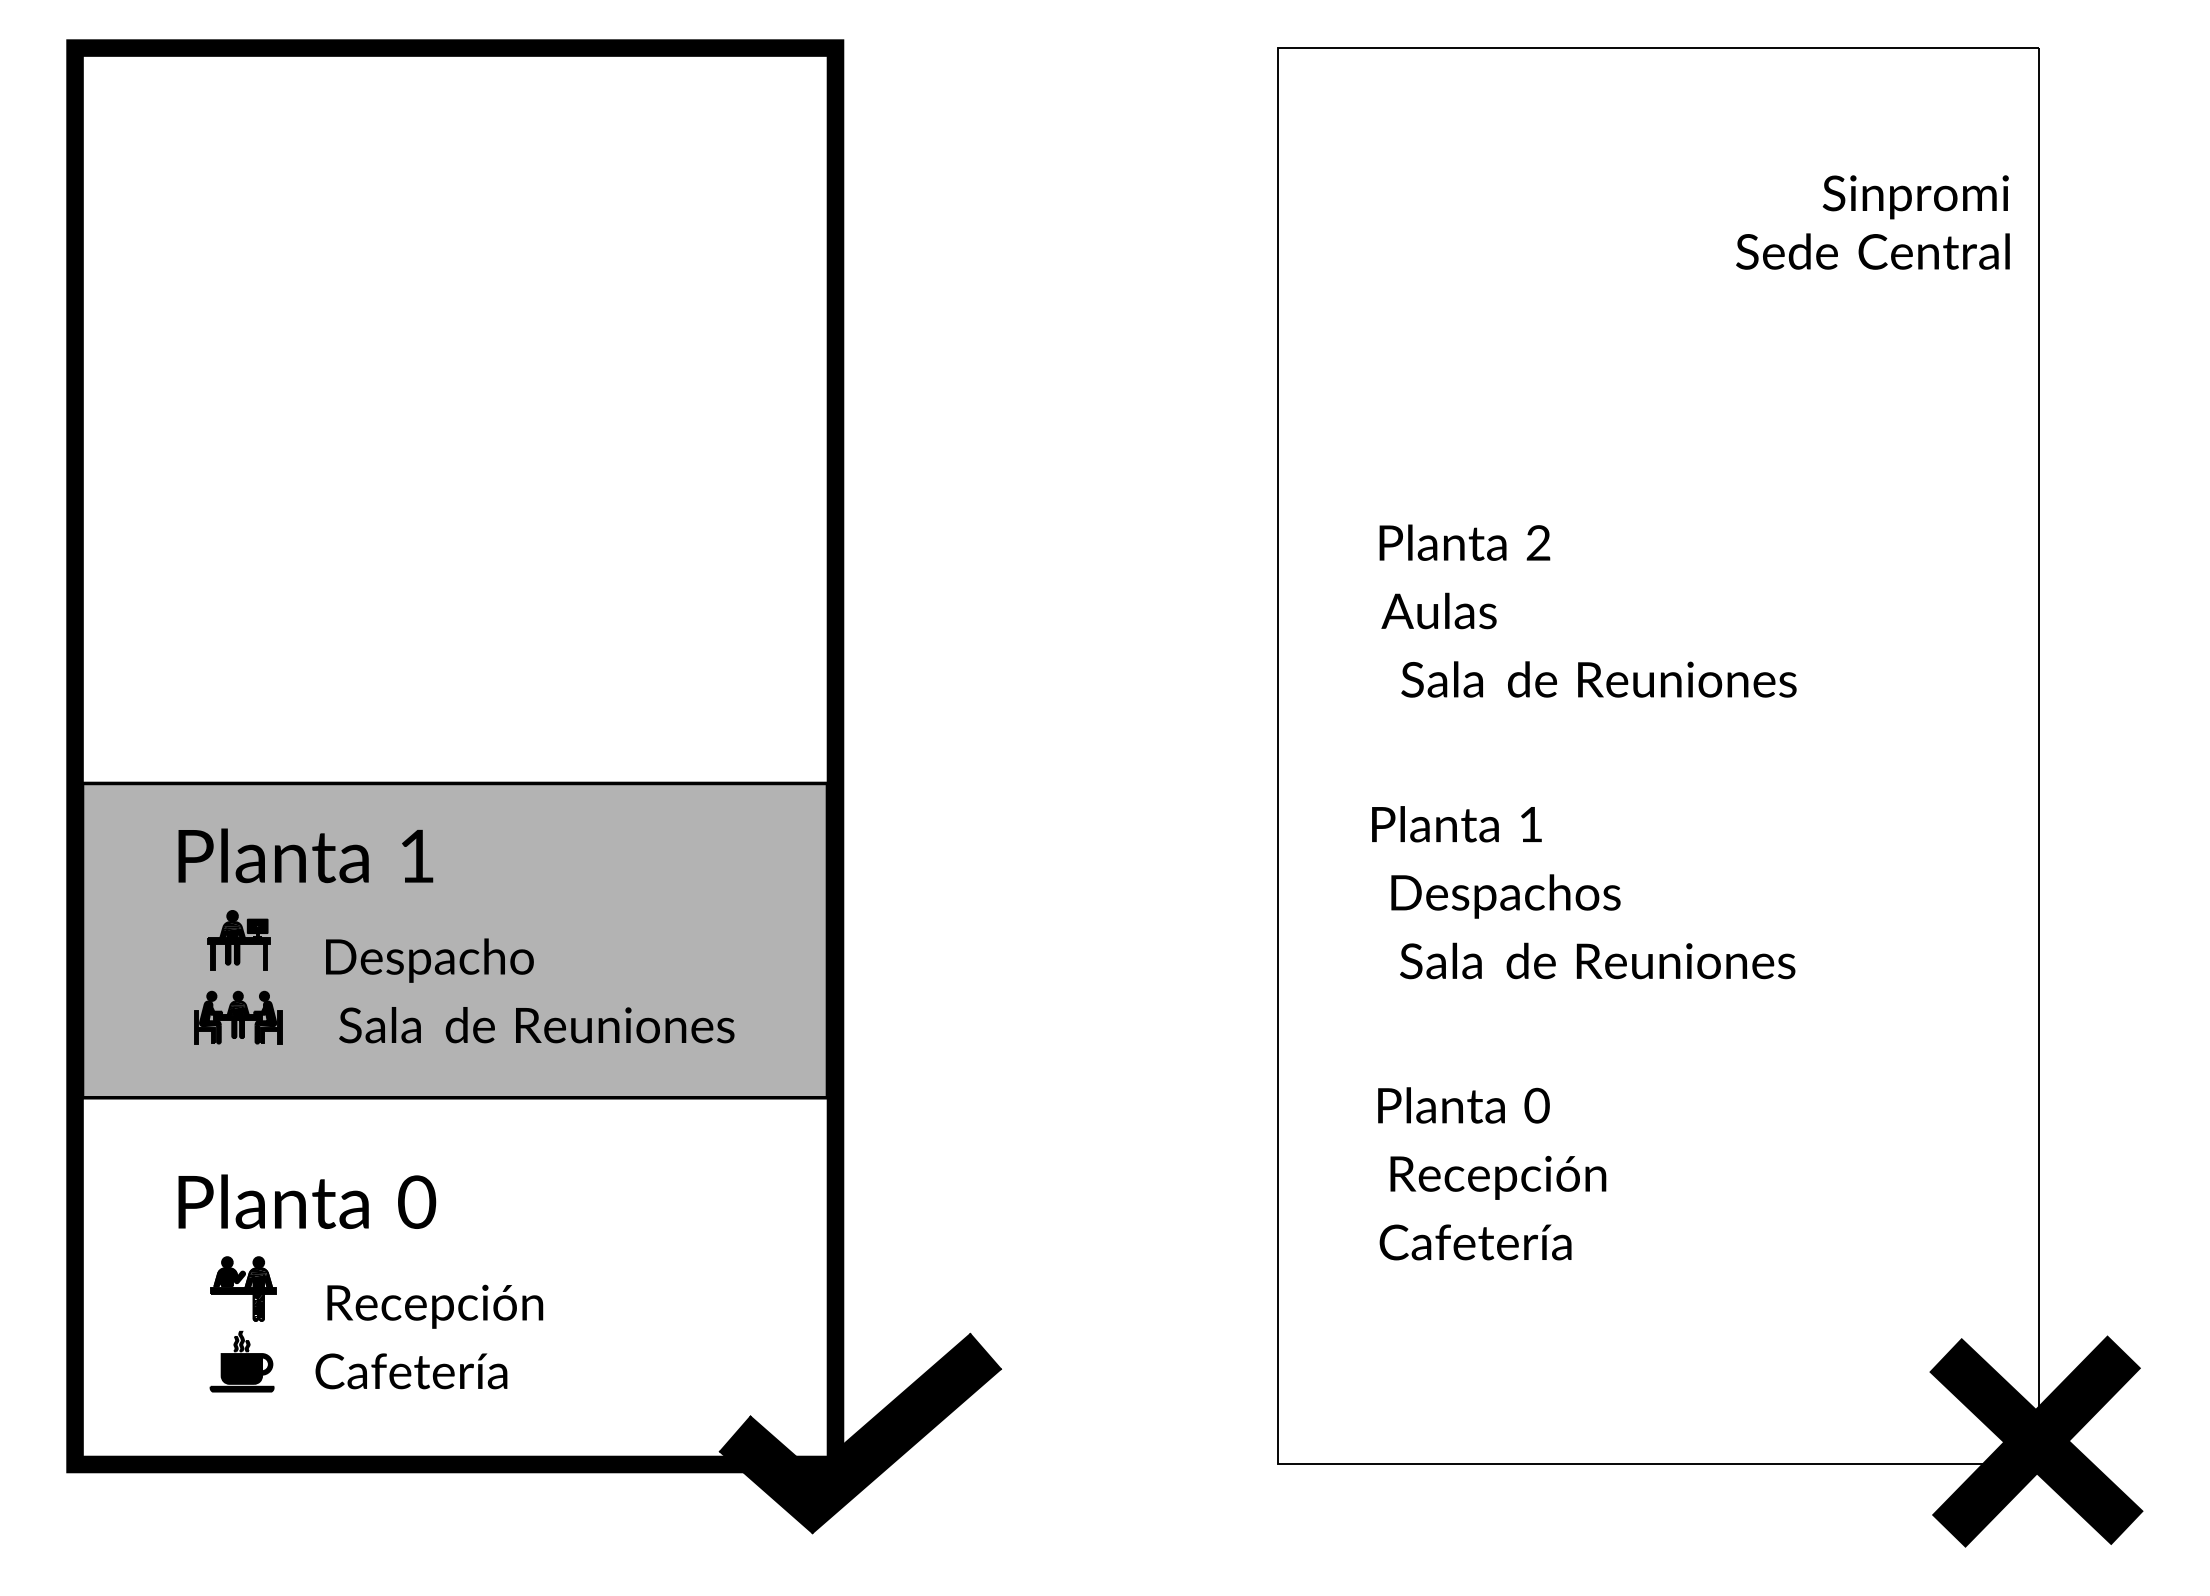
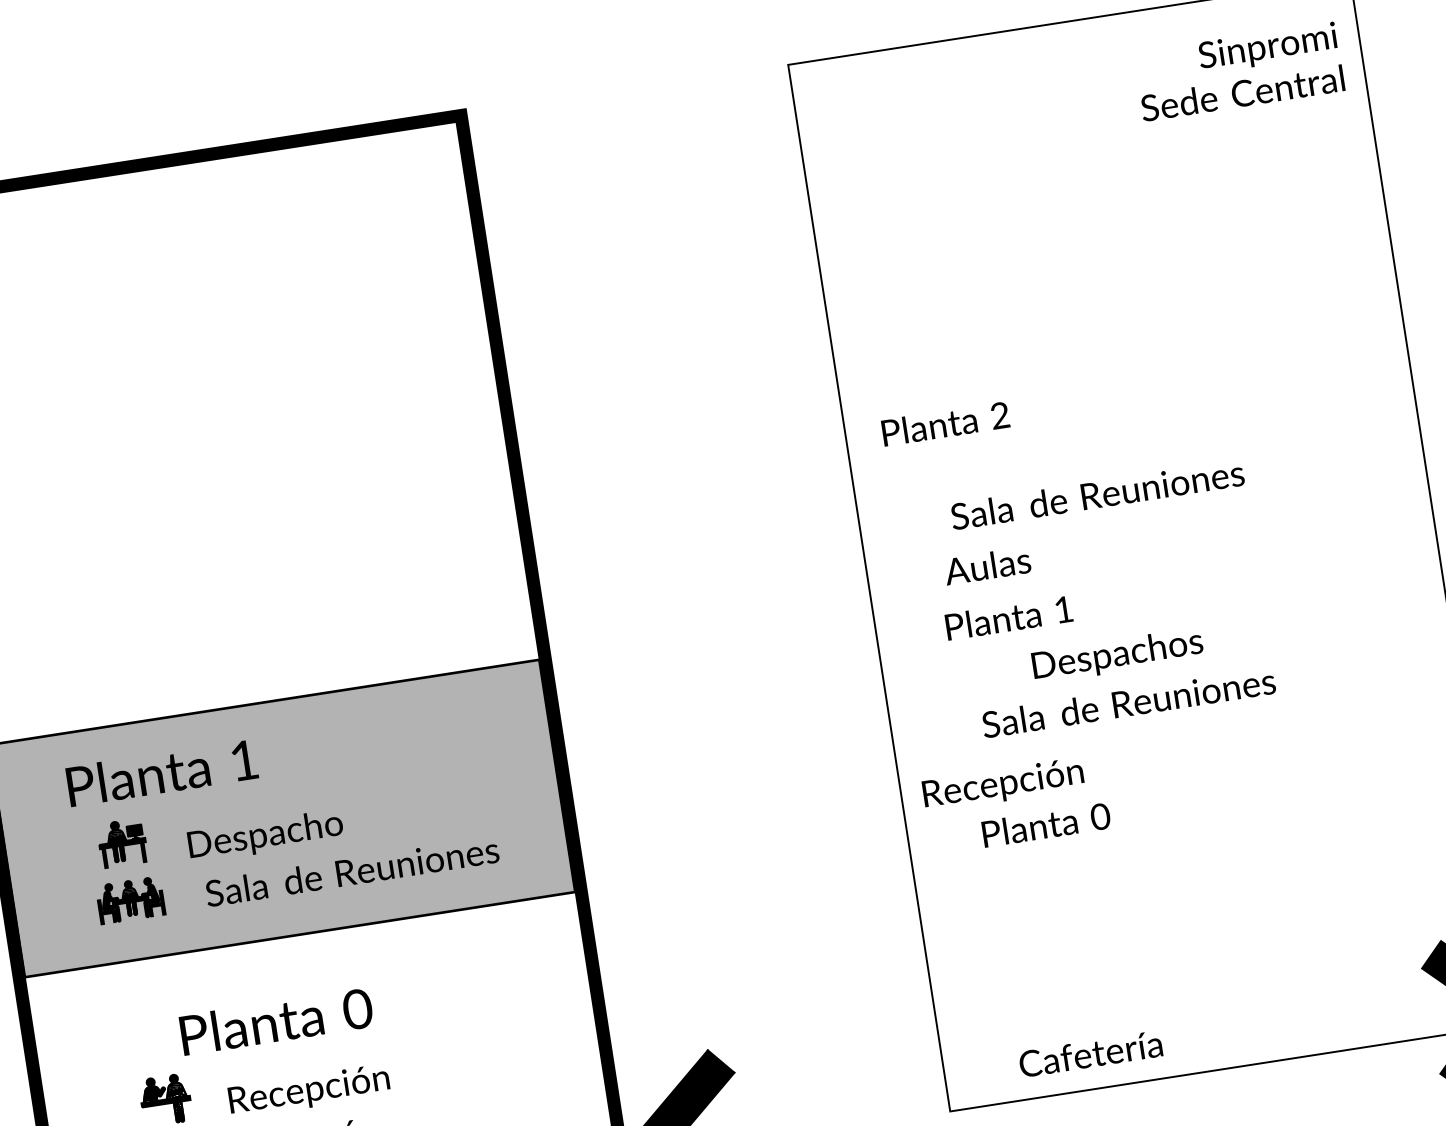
text: (1872, 222) -> (1238, 71), moved
text: (1464, 542) -> (945, 423), moved
text: (1438, 610) -> (987, 565), moved
text: (1505, 896) -> (1117, 655), moved
text: (1498, 1177) -> (1003, 784), moved
text: (307, 1201) -> (276, 1021), moved
text: (1475, 1242) -> (1090, 1054), moved

